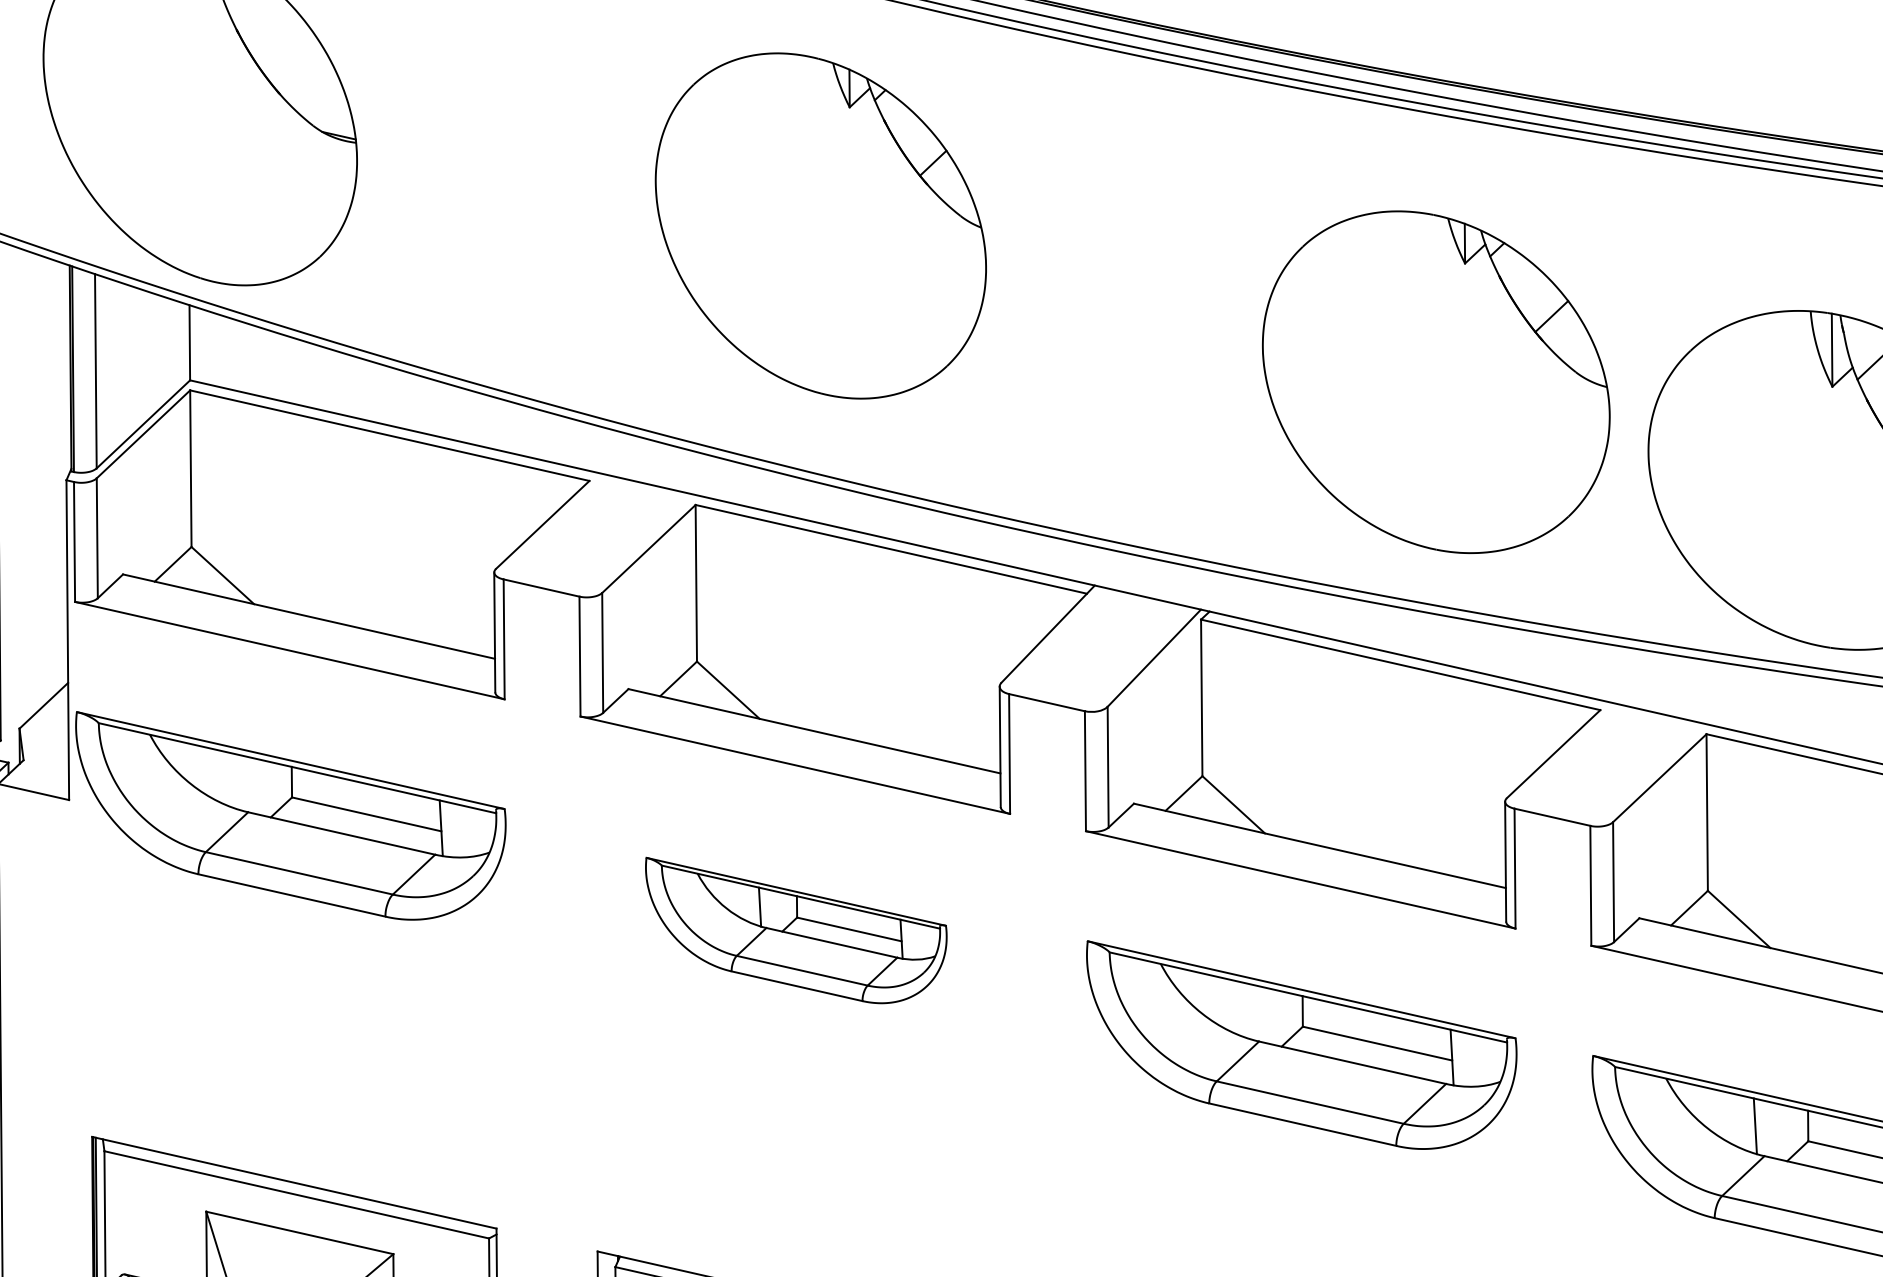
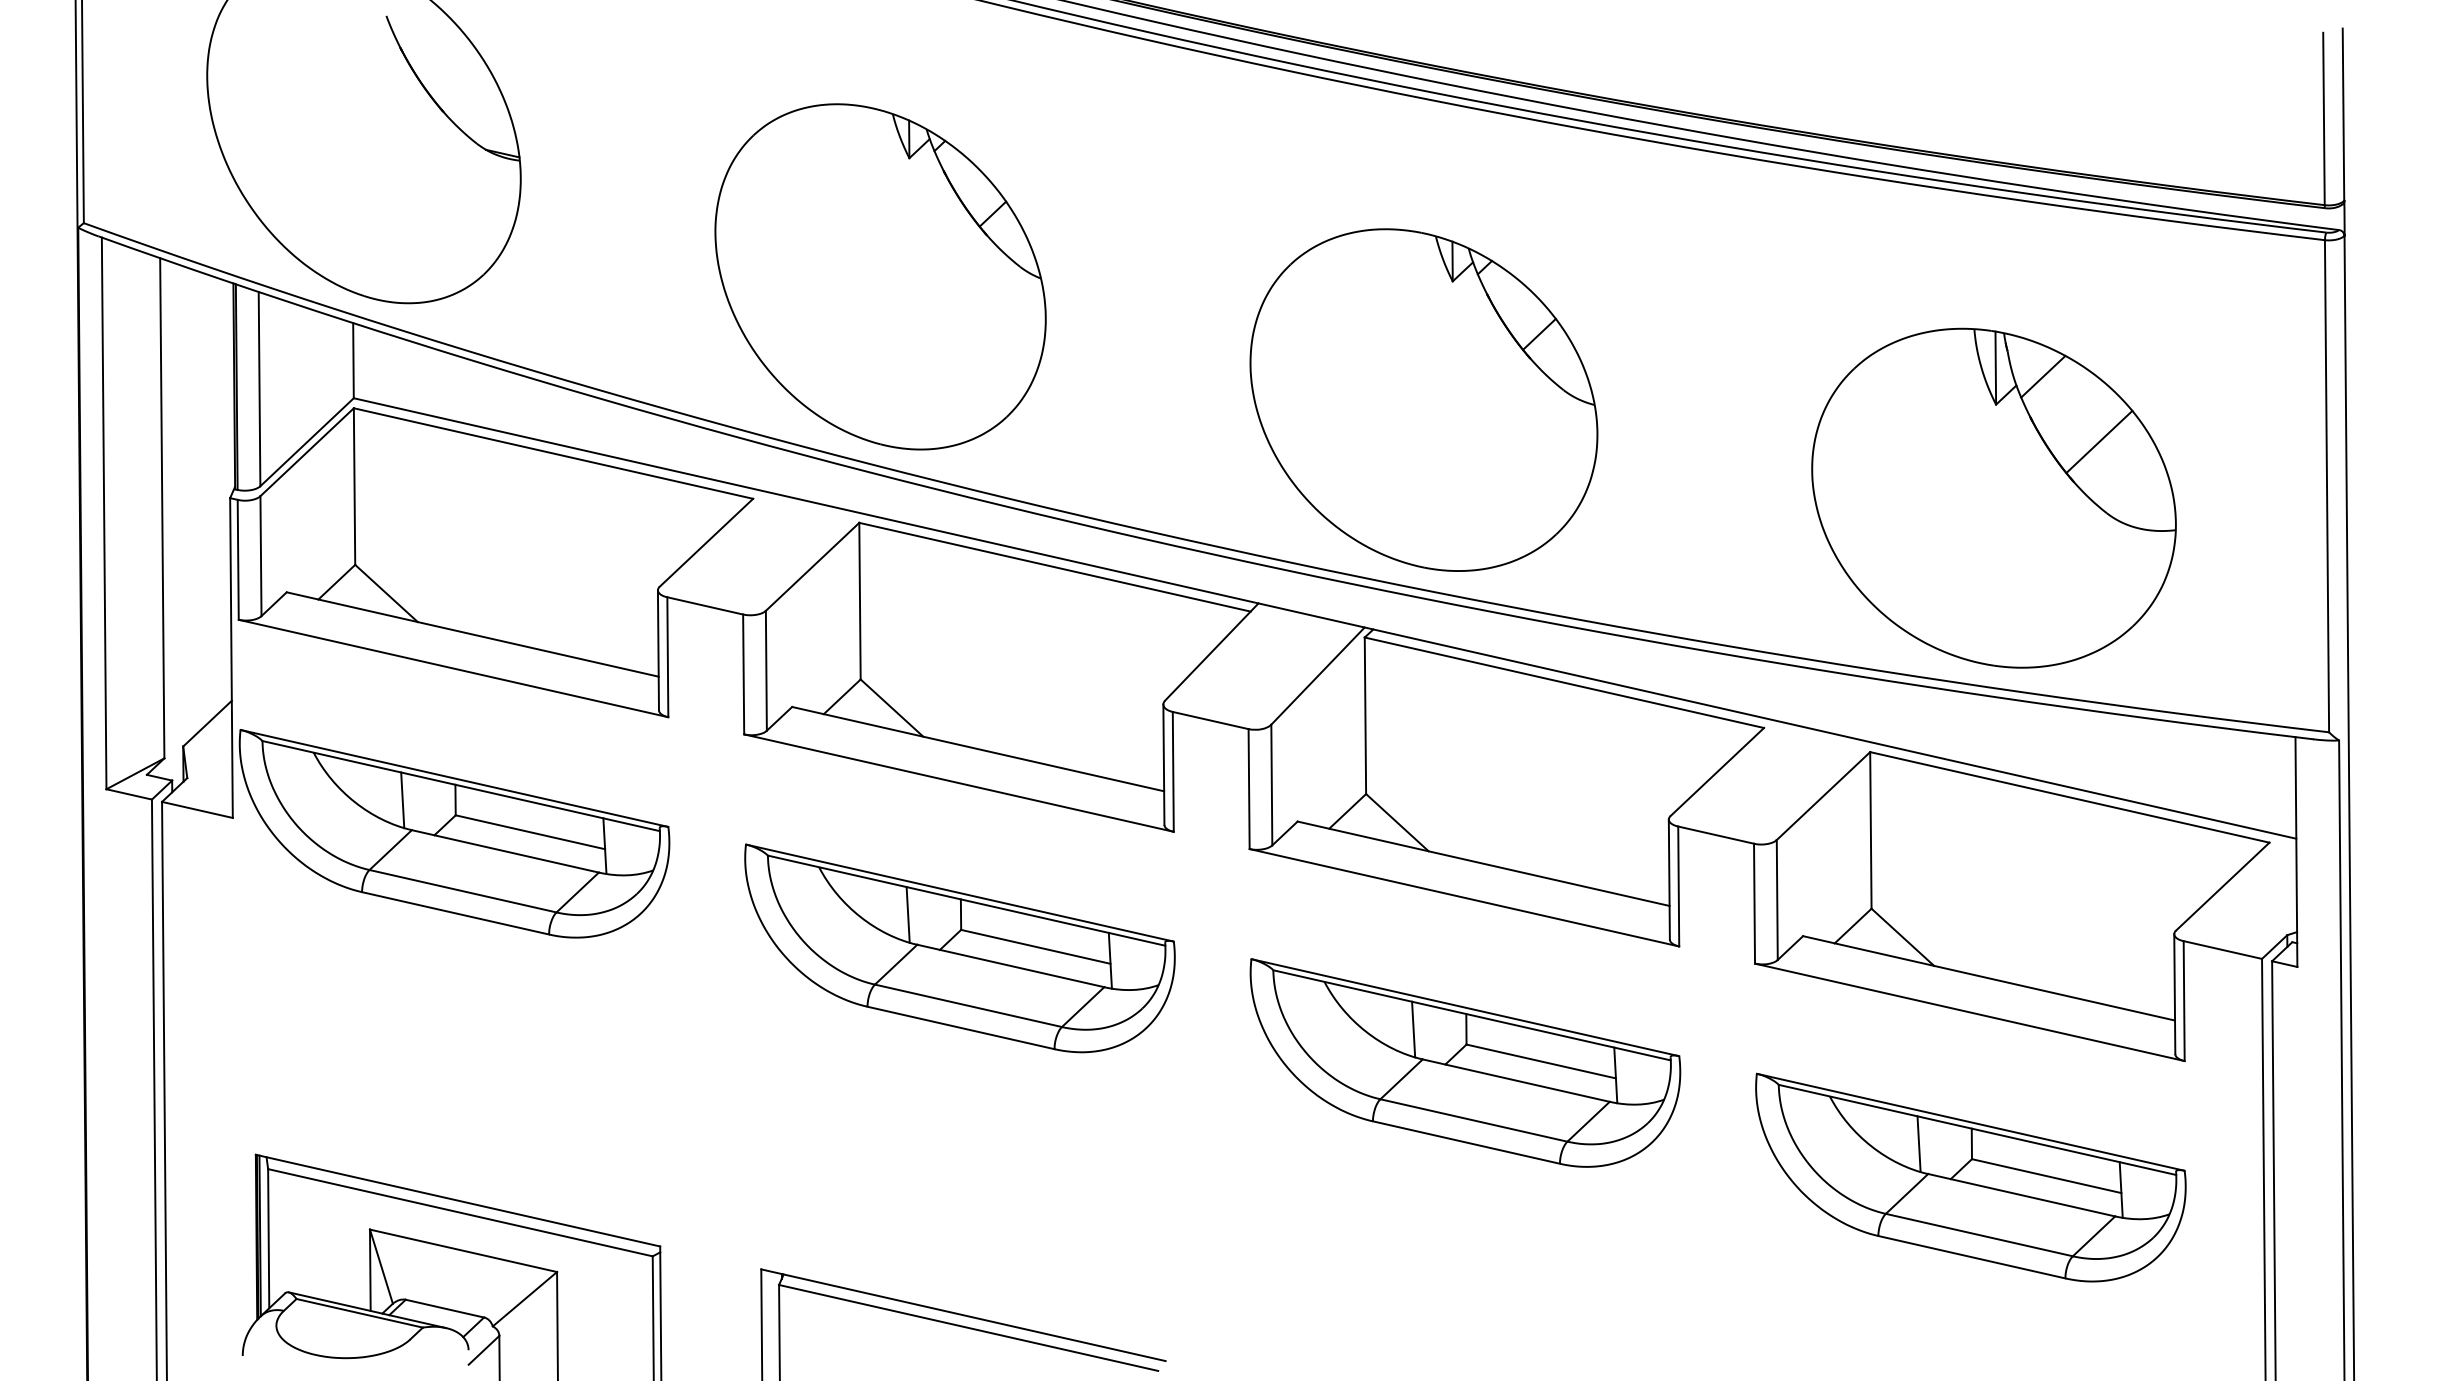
part: (820, 225) -> (880, 276), moved
part: (1435, 381) -> (1423, 399), moved
line: (238, 782) -> (402, 800), added
part: (795, 930) -> (959, 948), size x1.43
line: (1249, 1011) -> (1413, 1029), added

